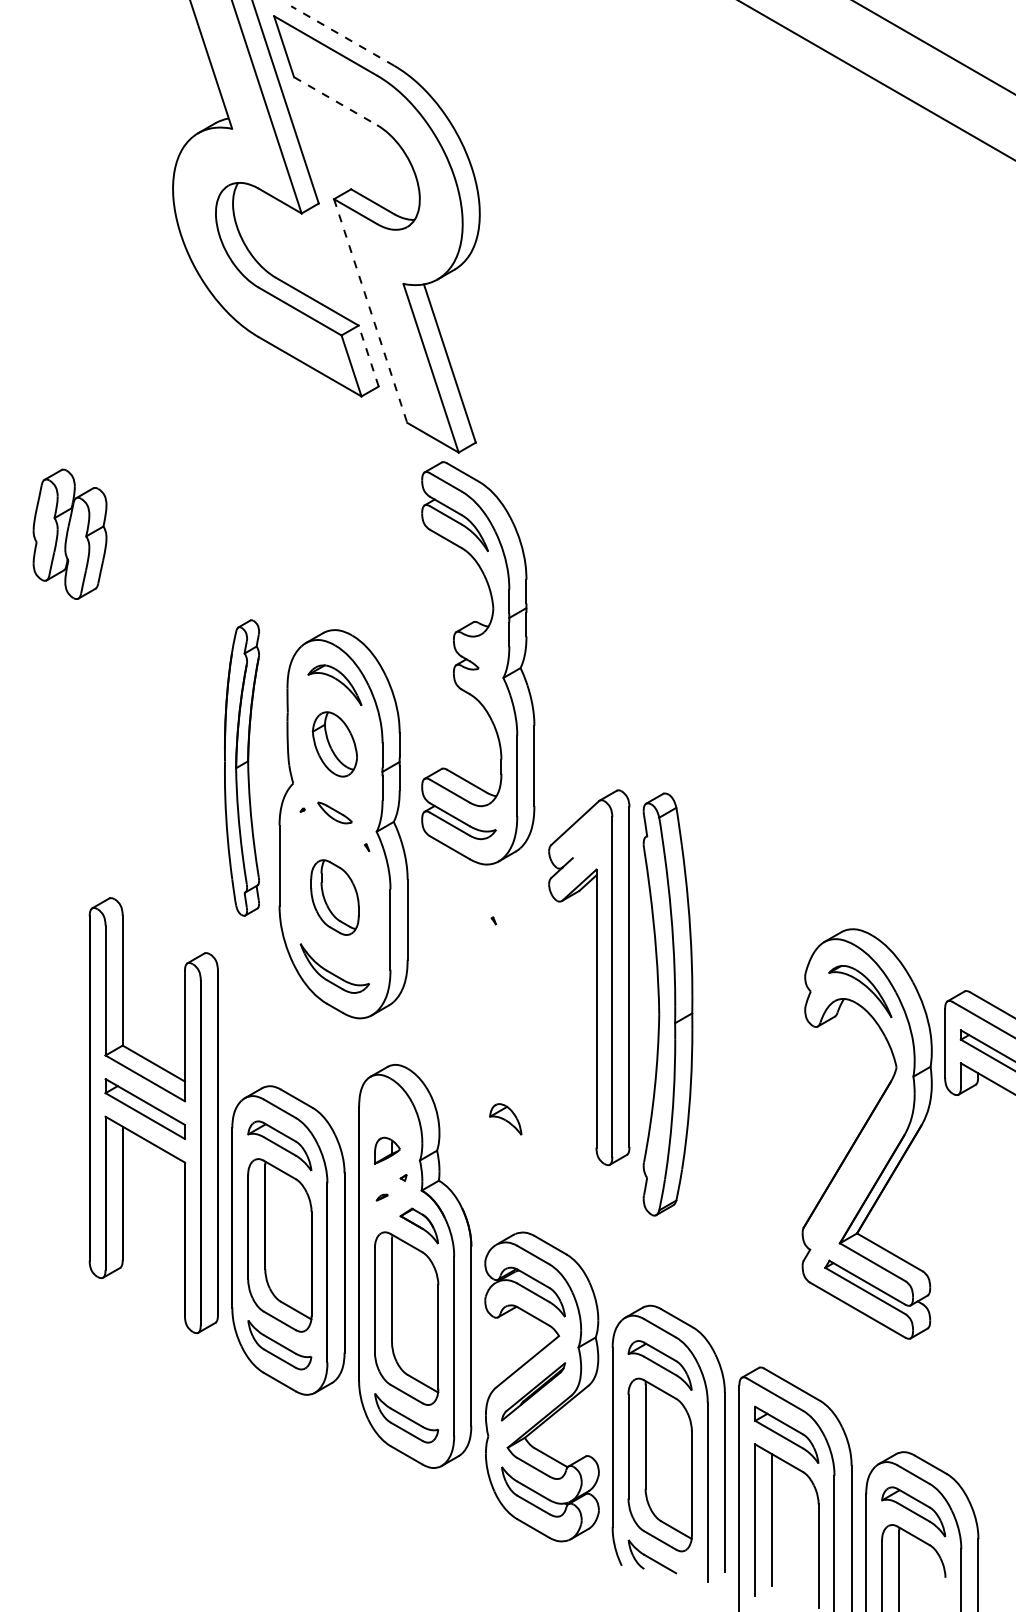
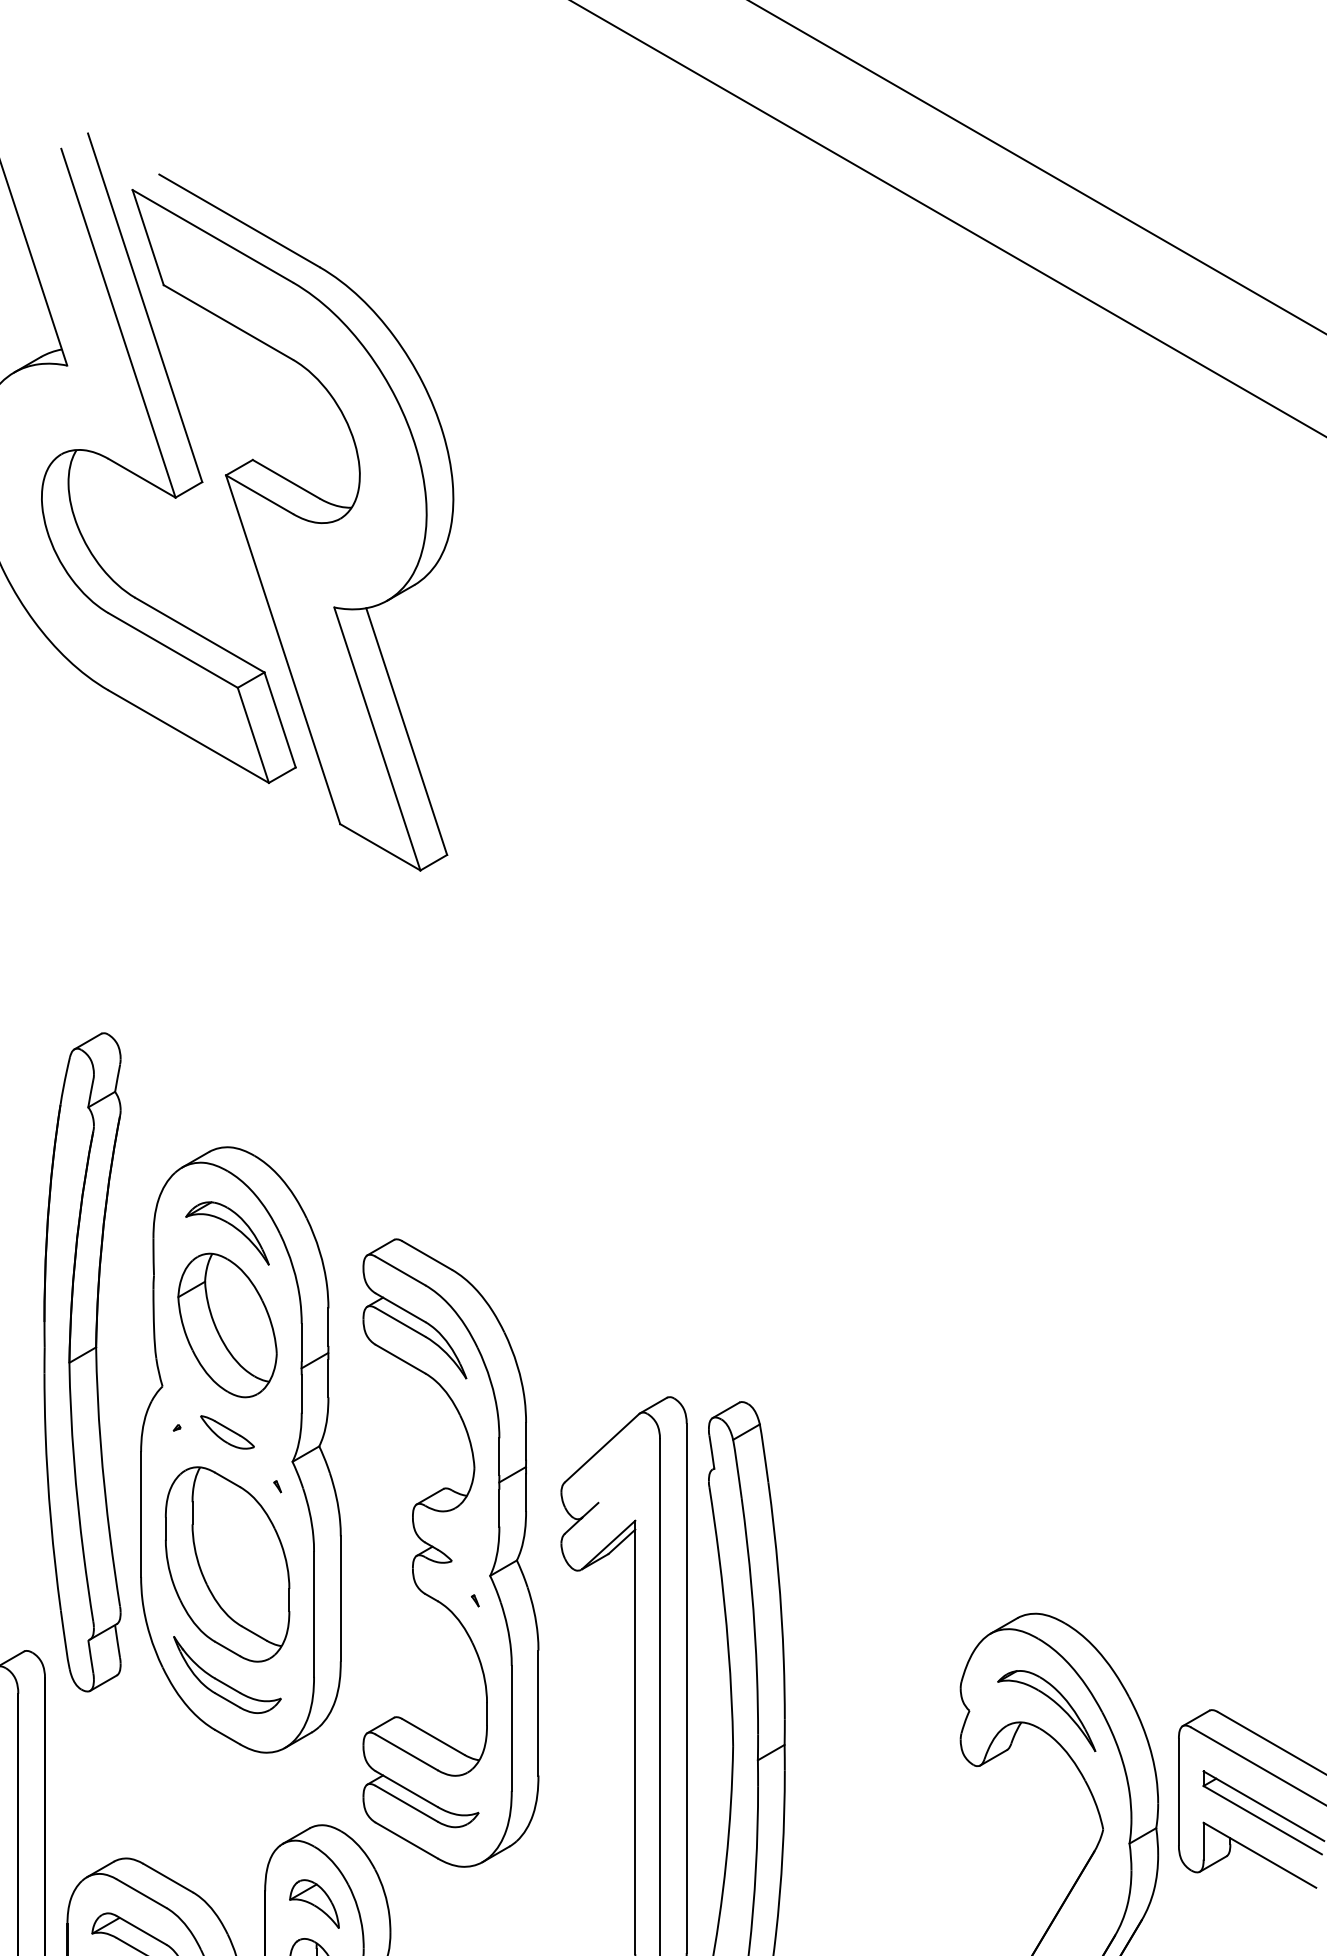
line: (342, 35) -> (239, 220), dashed -> solid
line: (335, 101) -> (228, 323), dashed -> solid
line: (370, 311) -> (282, 650), dashed -> solid
line: (368, 355) -> (279, 719), dashed -> solid
part: (478, 663) -> (451, 1553), moved
part: (334, 744) -> (226, 1325), size x1.43
part: (241, 767) -> (81, 1361), size x1.43
part: (334, 897) -> (226, 1564), size x1.67
part: (505, 1119) -> (314, 1904), moved

